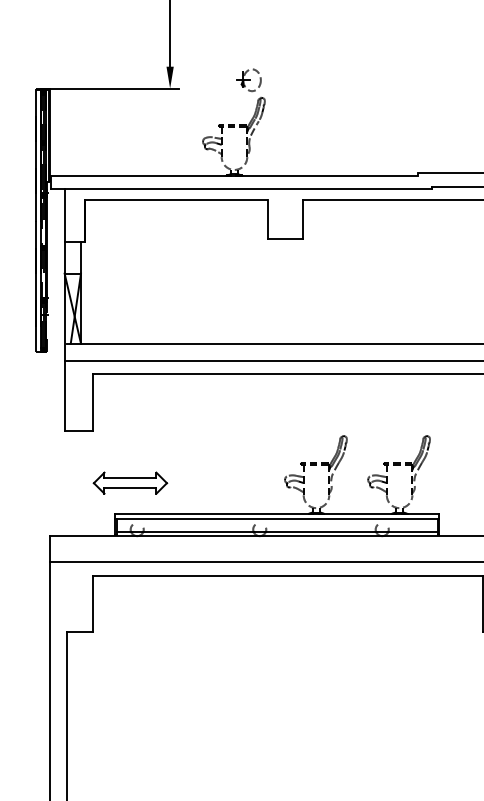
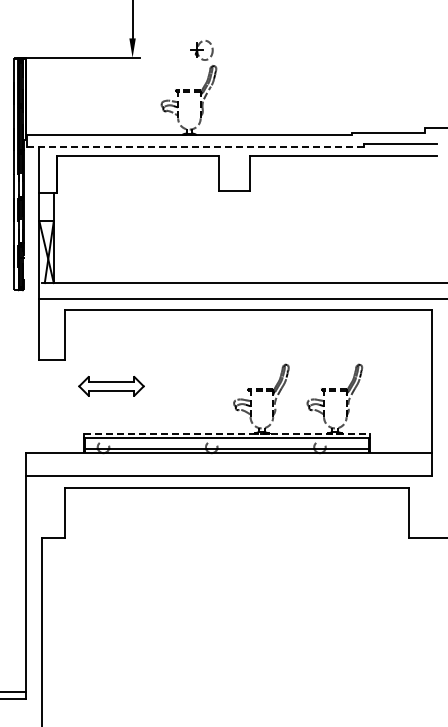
line: (241, 189) -> (195, 146), solid -> dashed
part: (130, 483) -> (111, 386), moved
line: (277, 513) -> (227, 433), solid -> dashed

